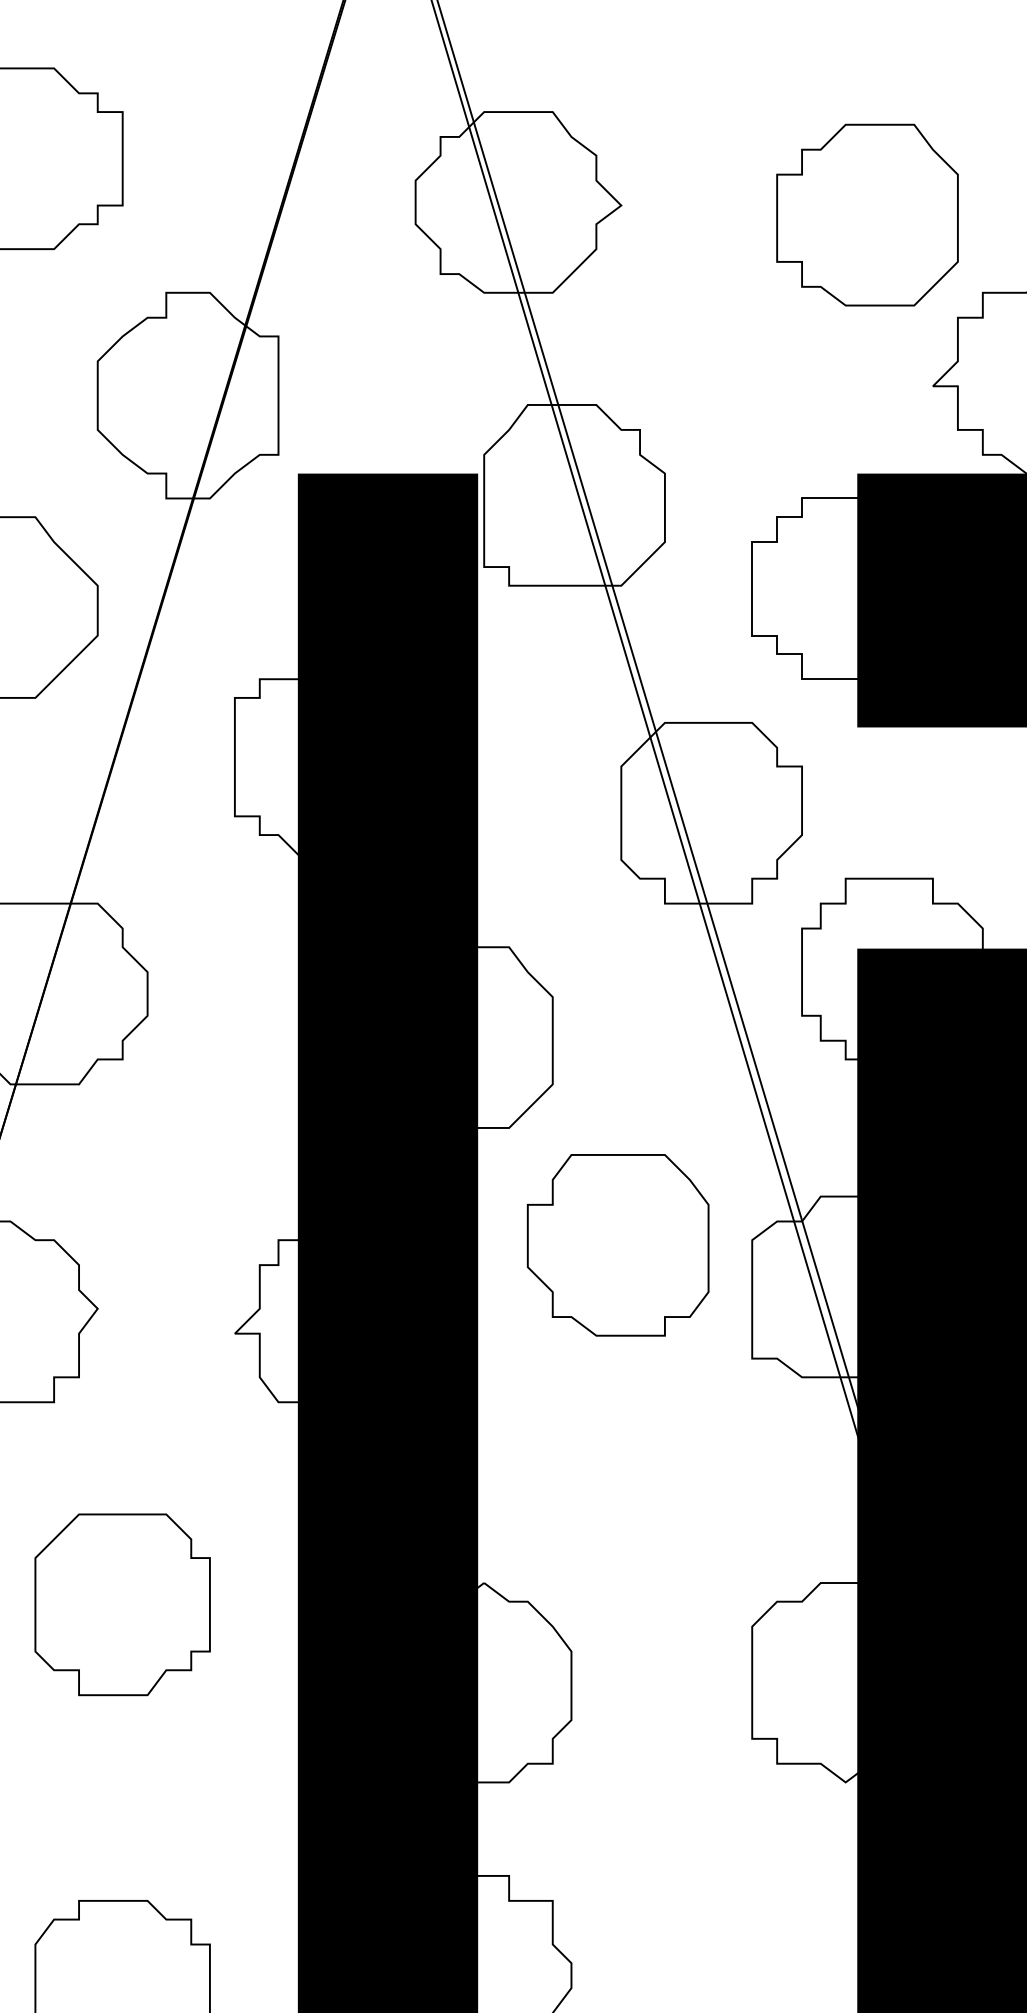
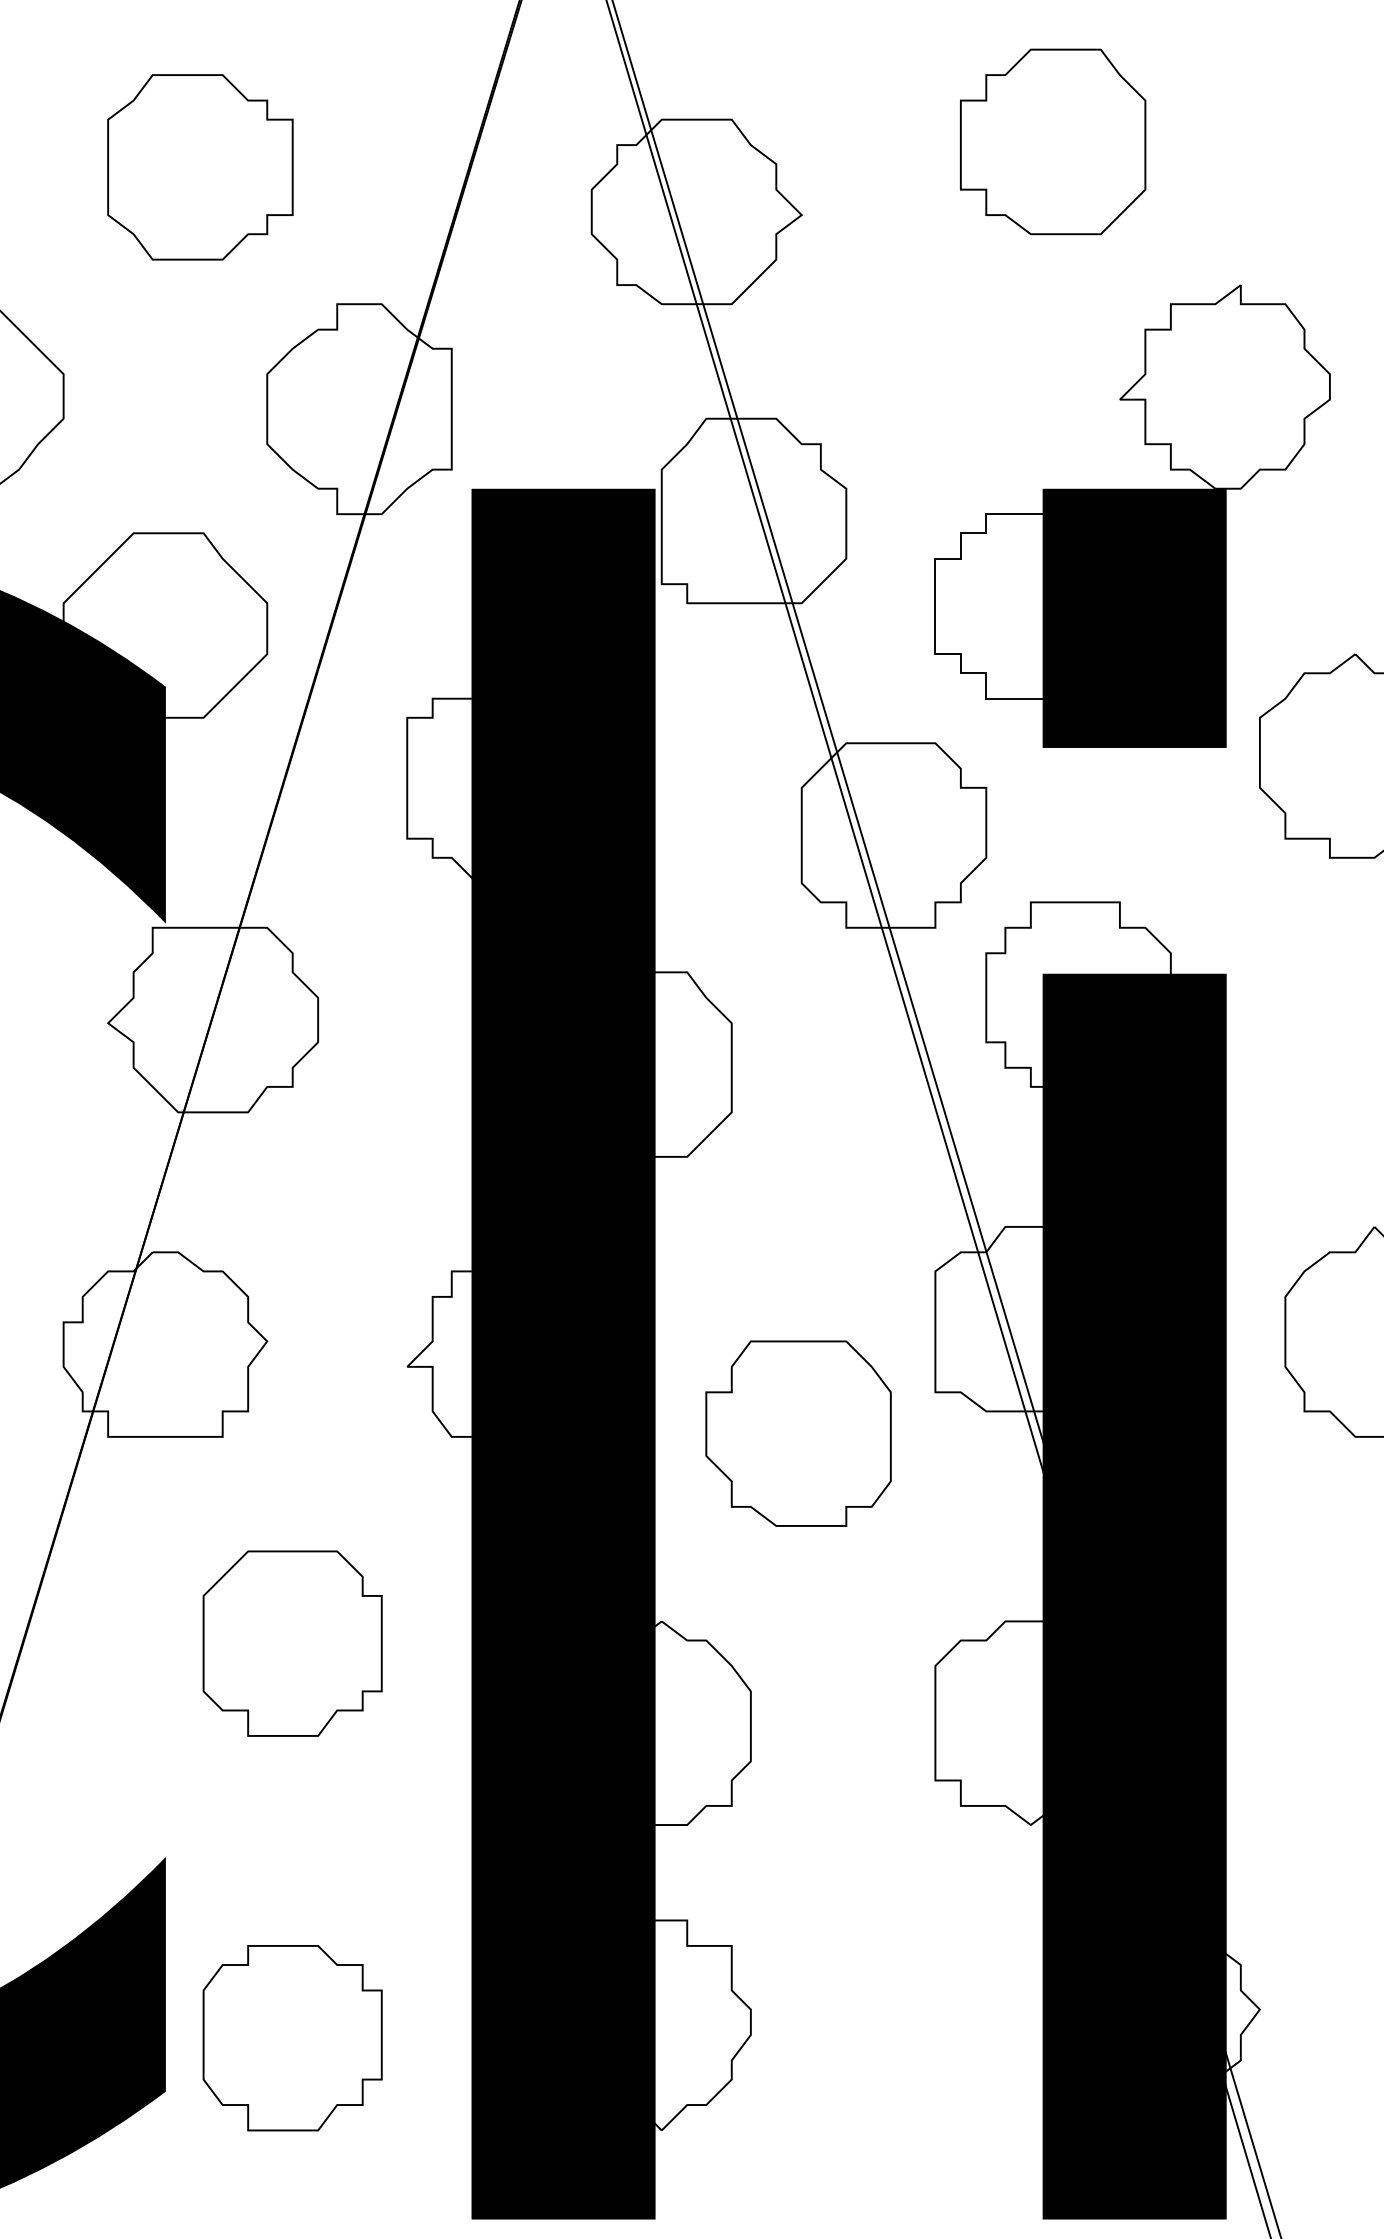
part: (867, 214) -> (1053, 141), moved
part: (618, 1245) -> (798, 1433), moved

